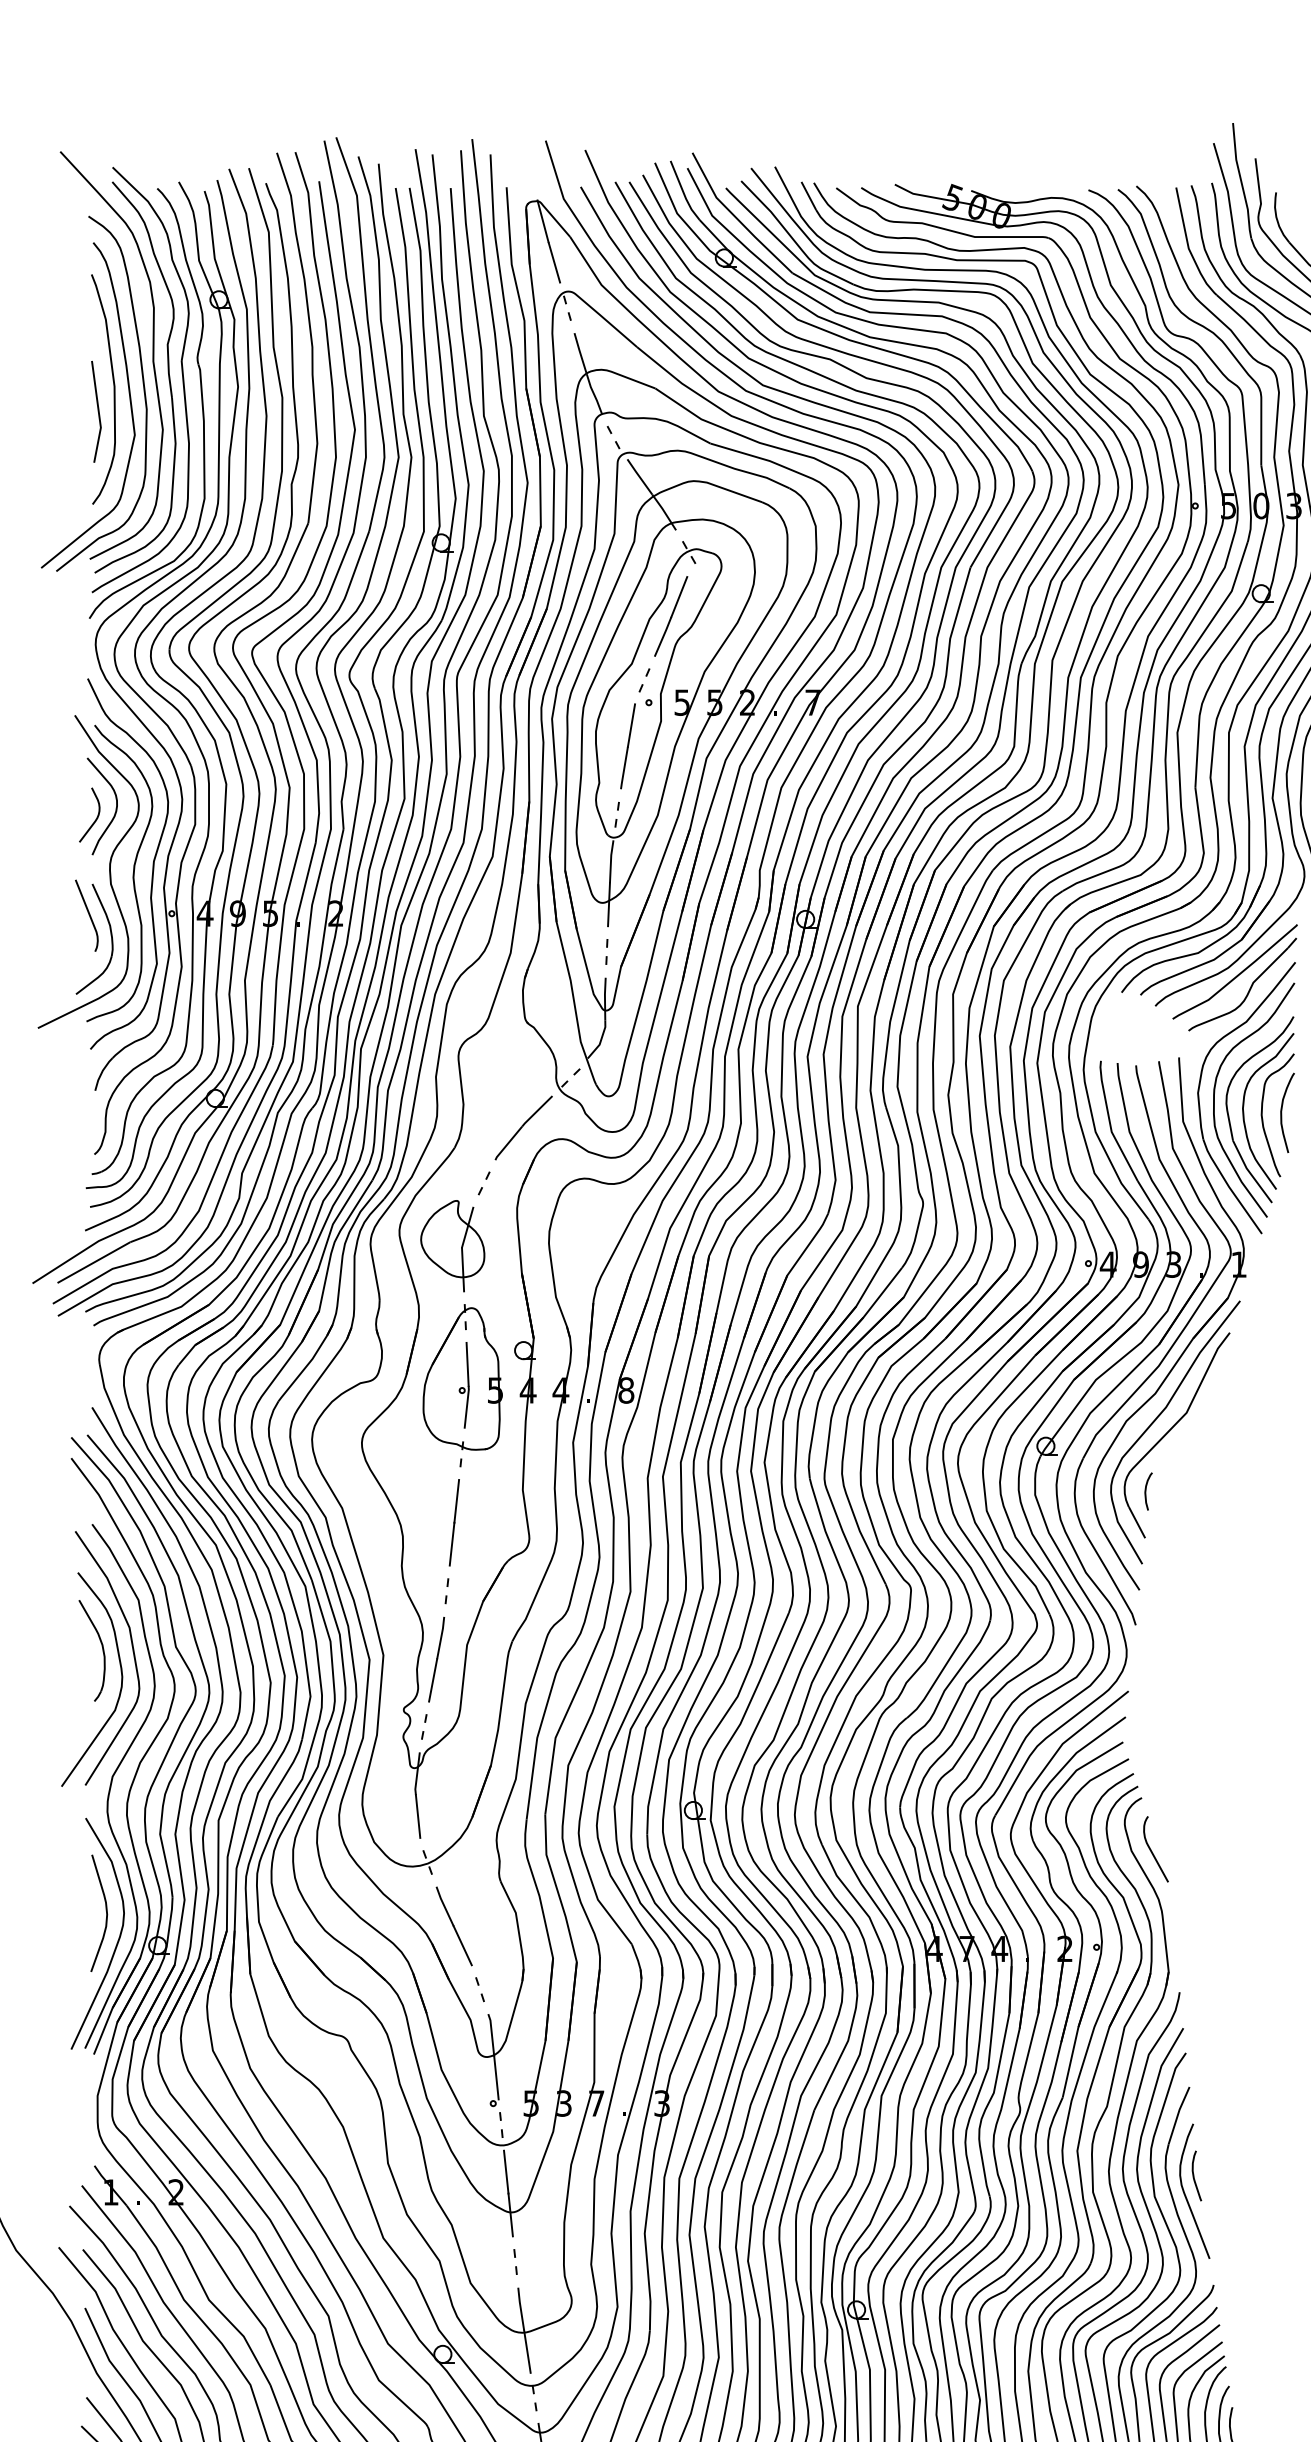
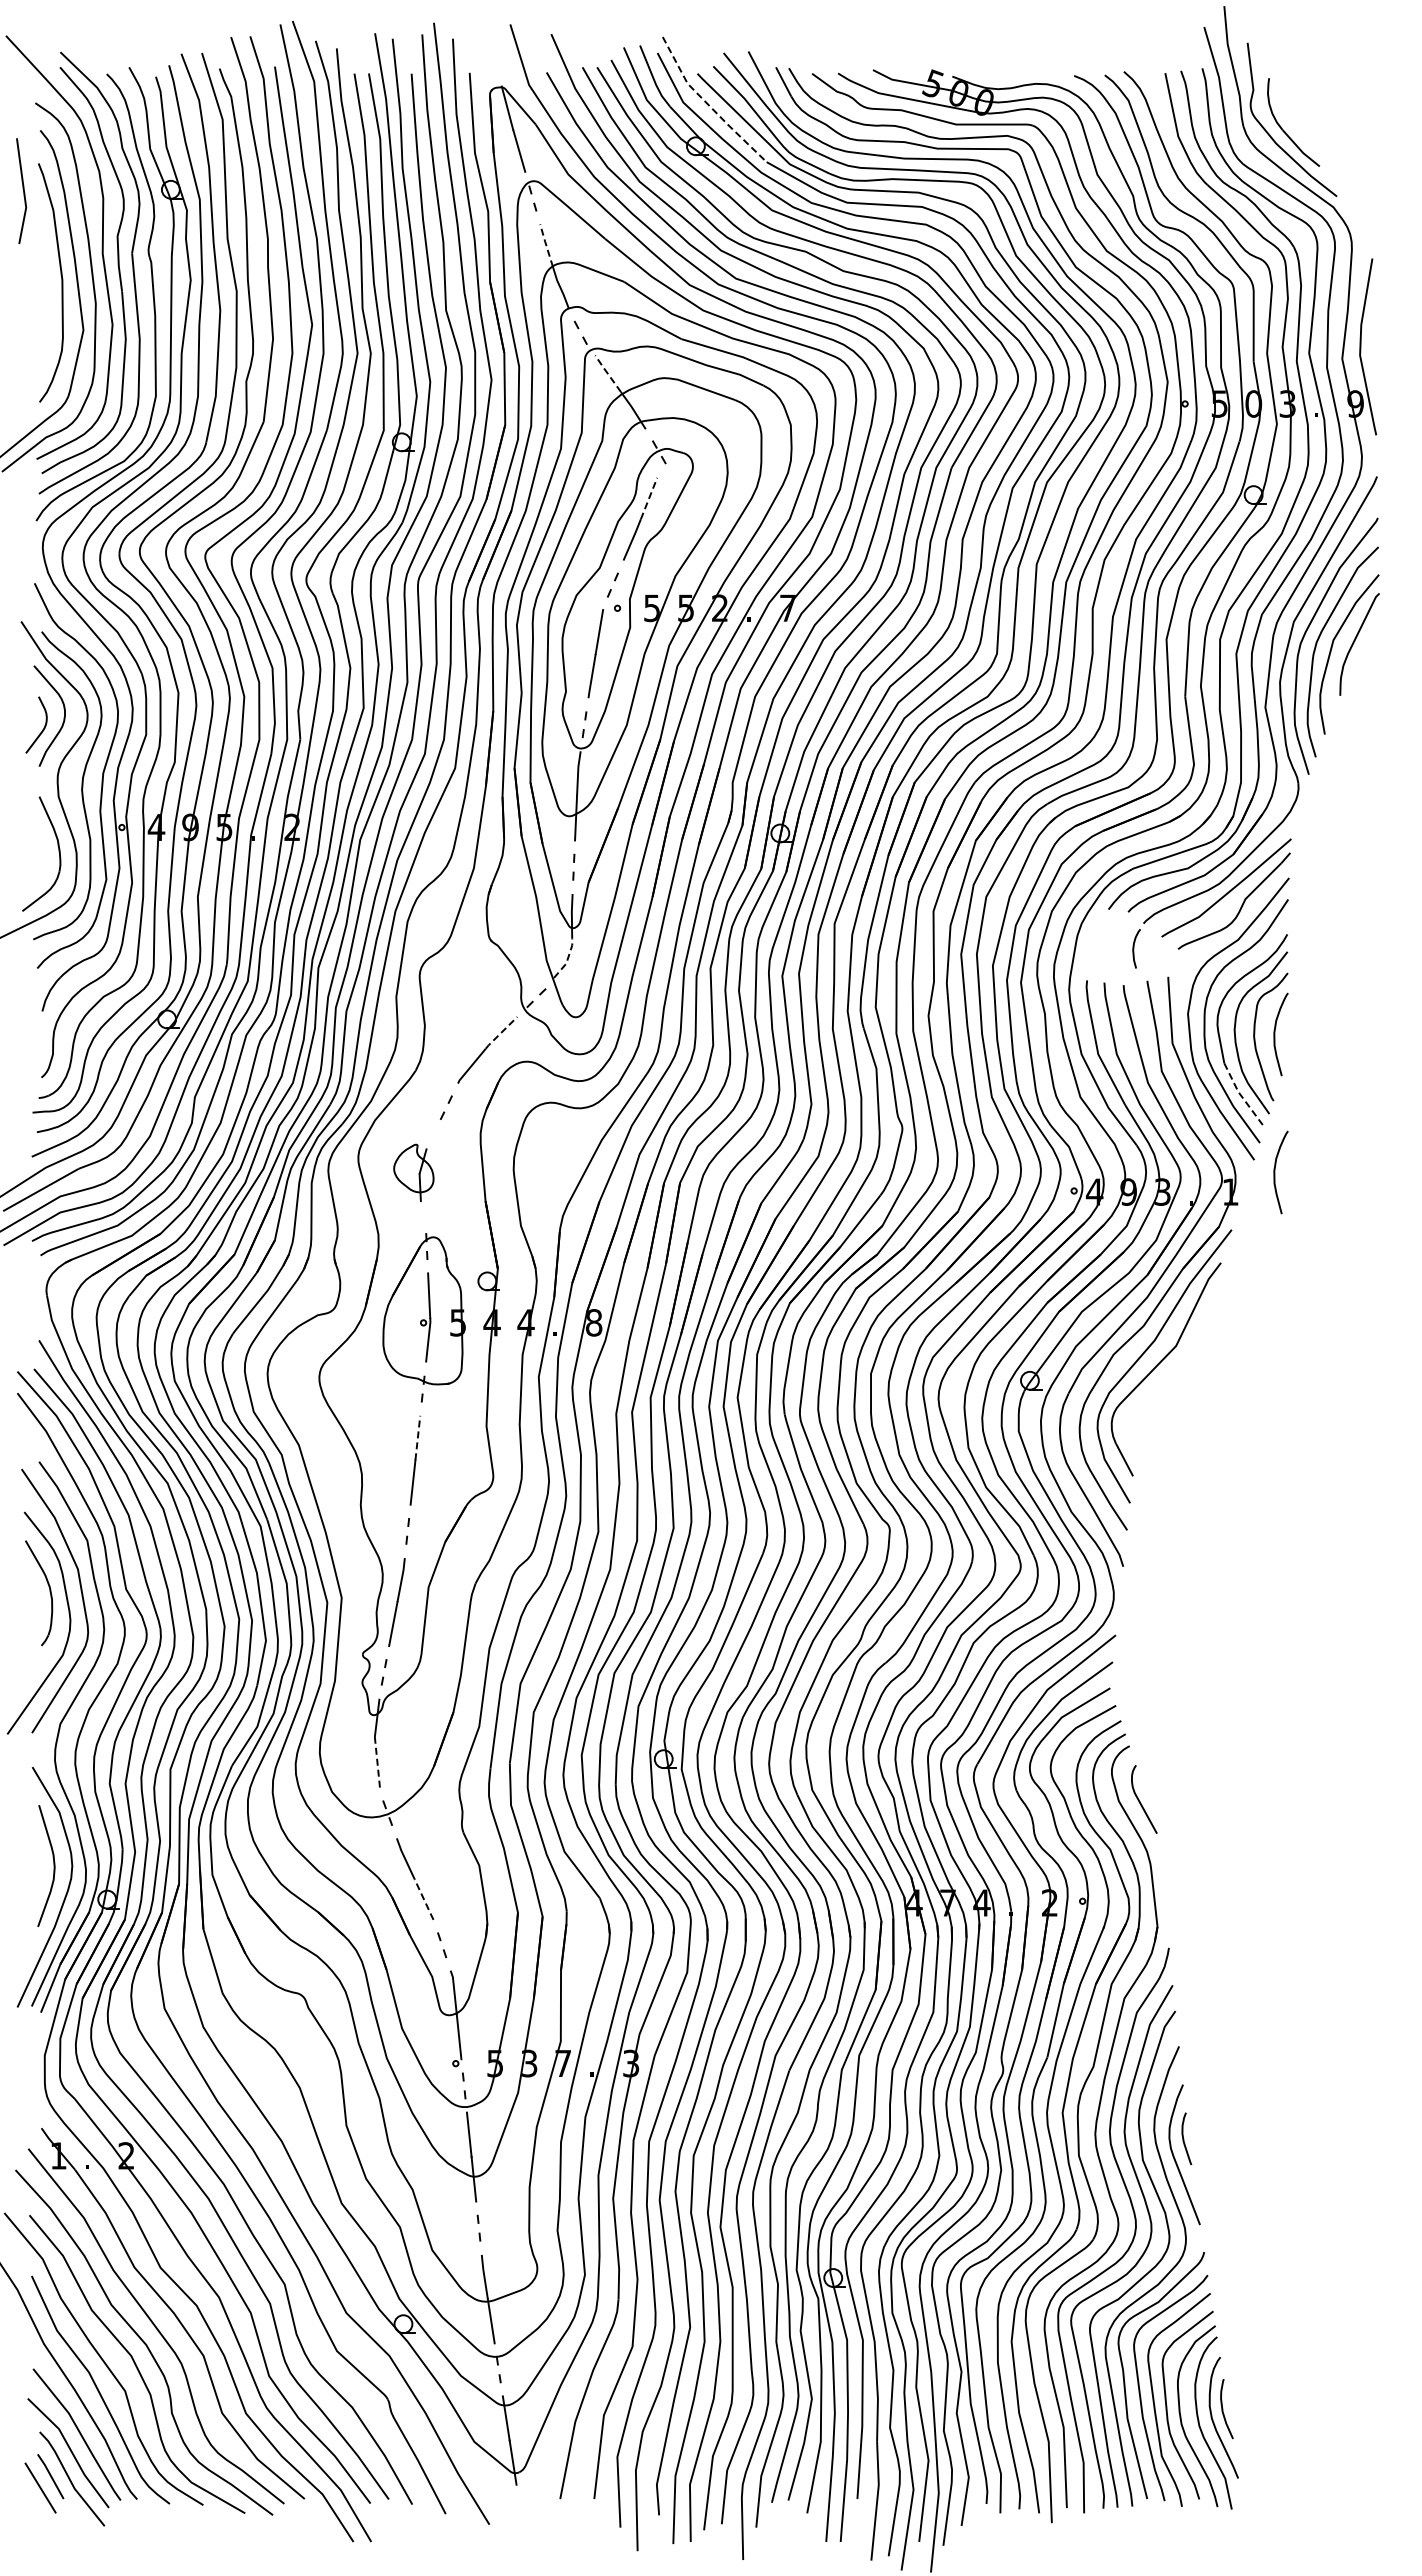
line: (736, 217) -> (708, 104), solid -> dashed
line: (580, 352) -> (546, 244), solid -> dashed
line: (98, 412) -> (23, 191), moved
line: (639, 476) -> (607, 373), solid -> dashed
line: (679, 596) -> (649, 498), solid -> dashed
curve: (88, 915) -> (35, 829), removed
line: (600, 1040) -> (567, 959), solid -> dashed
line: (537, 1111) -> (501, 1032), solid -> dashed
line: (1250, 1172) -> (1242, 1096), solid -> dashed
part: (452, 1245) -> (413, 1172), size x0.6
curve: (1282, 1245) -> (1275, 1172), added
curve: (1146, 1491) -> (1134, 948), moved
line: (456, 1500) -> (417, 1437), solid -> dashed
line: (417, 1815) -> (377, 1764), solid -> dashed
line: (462, 1945) -> (423, 1899), solid -> dashed

